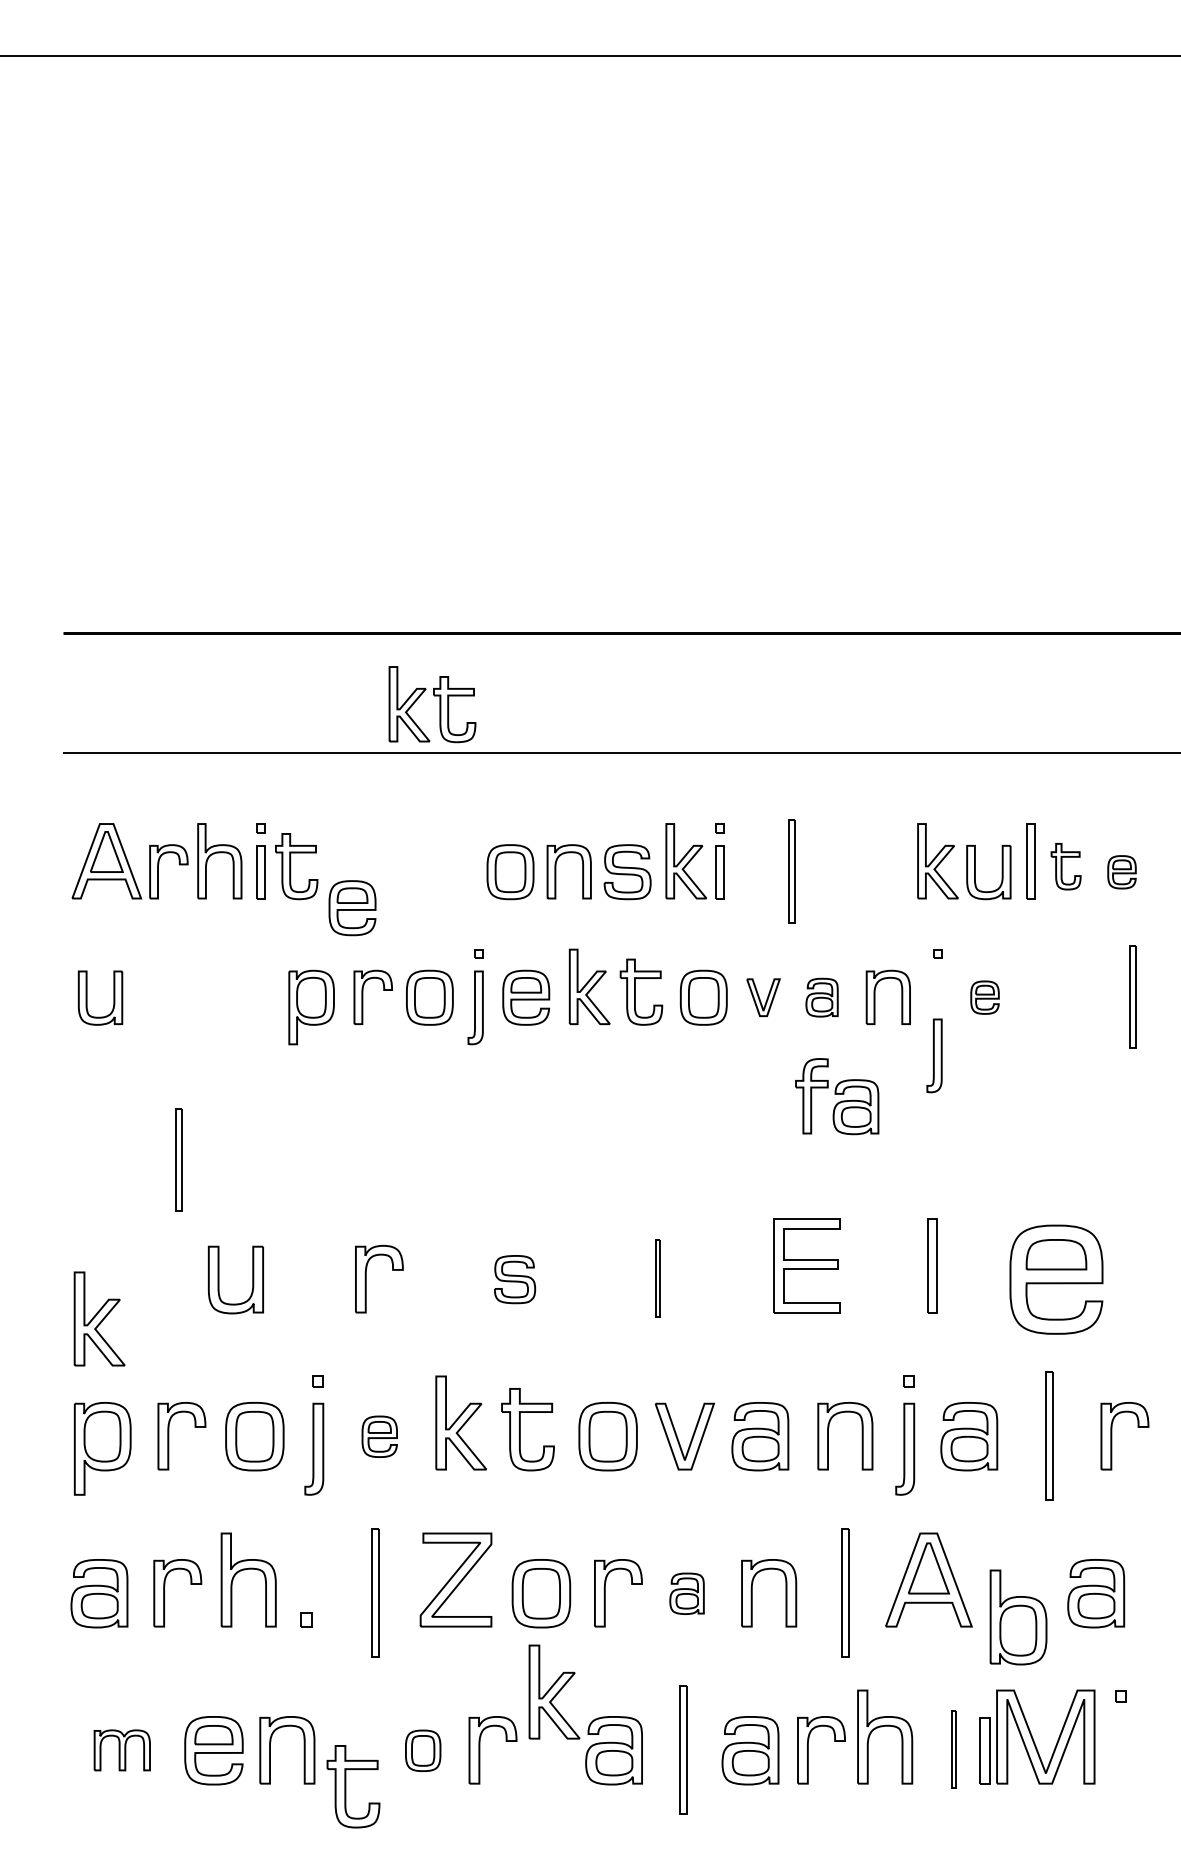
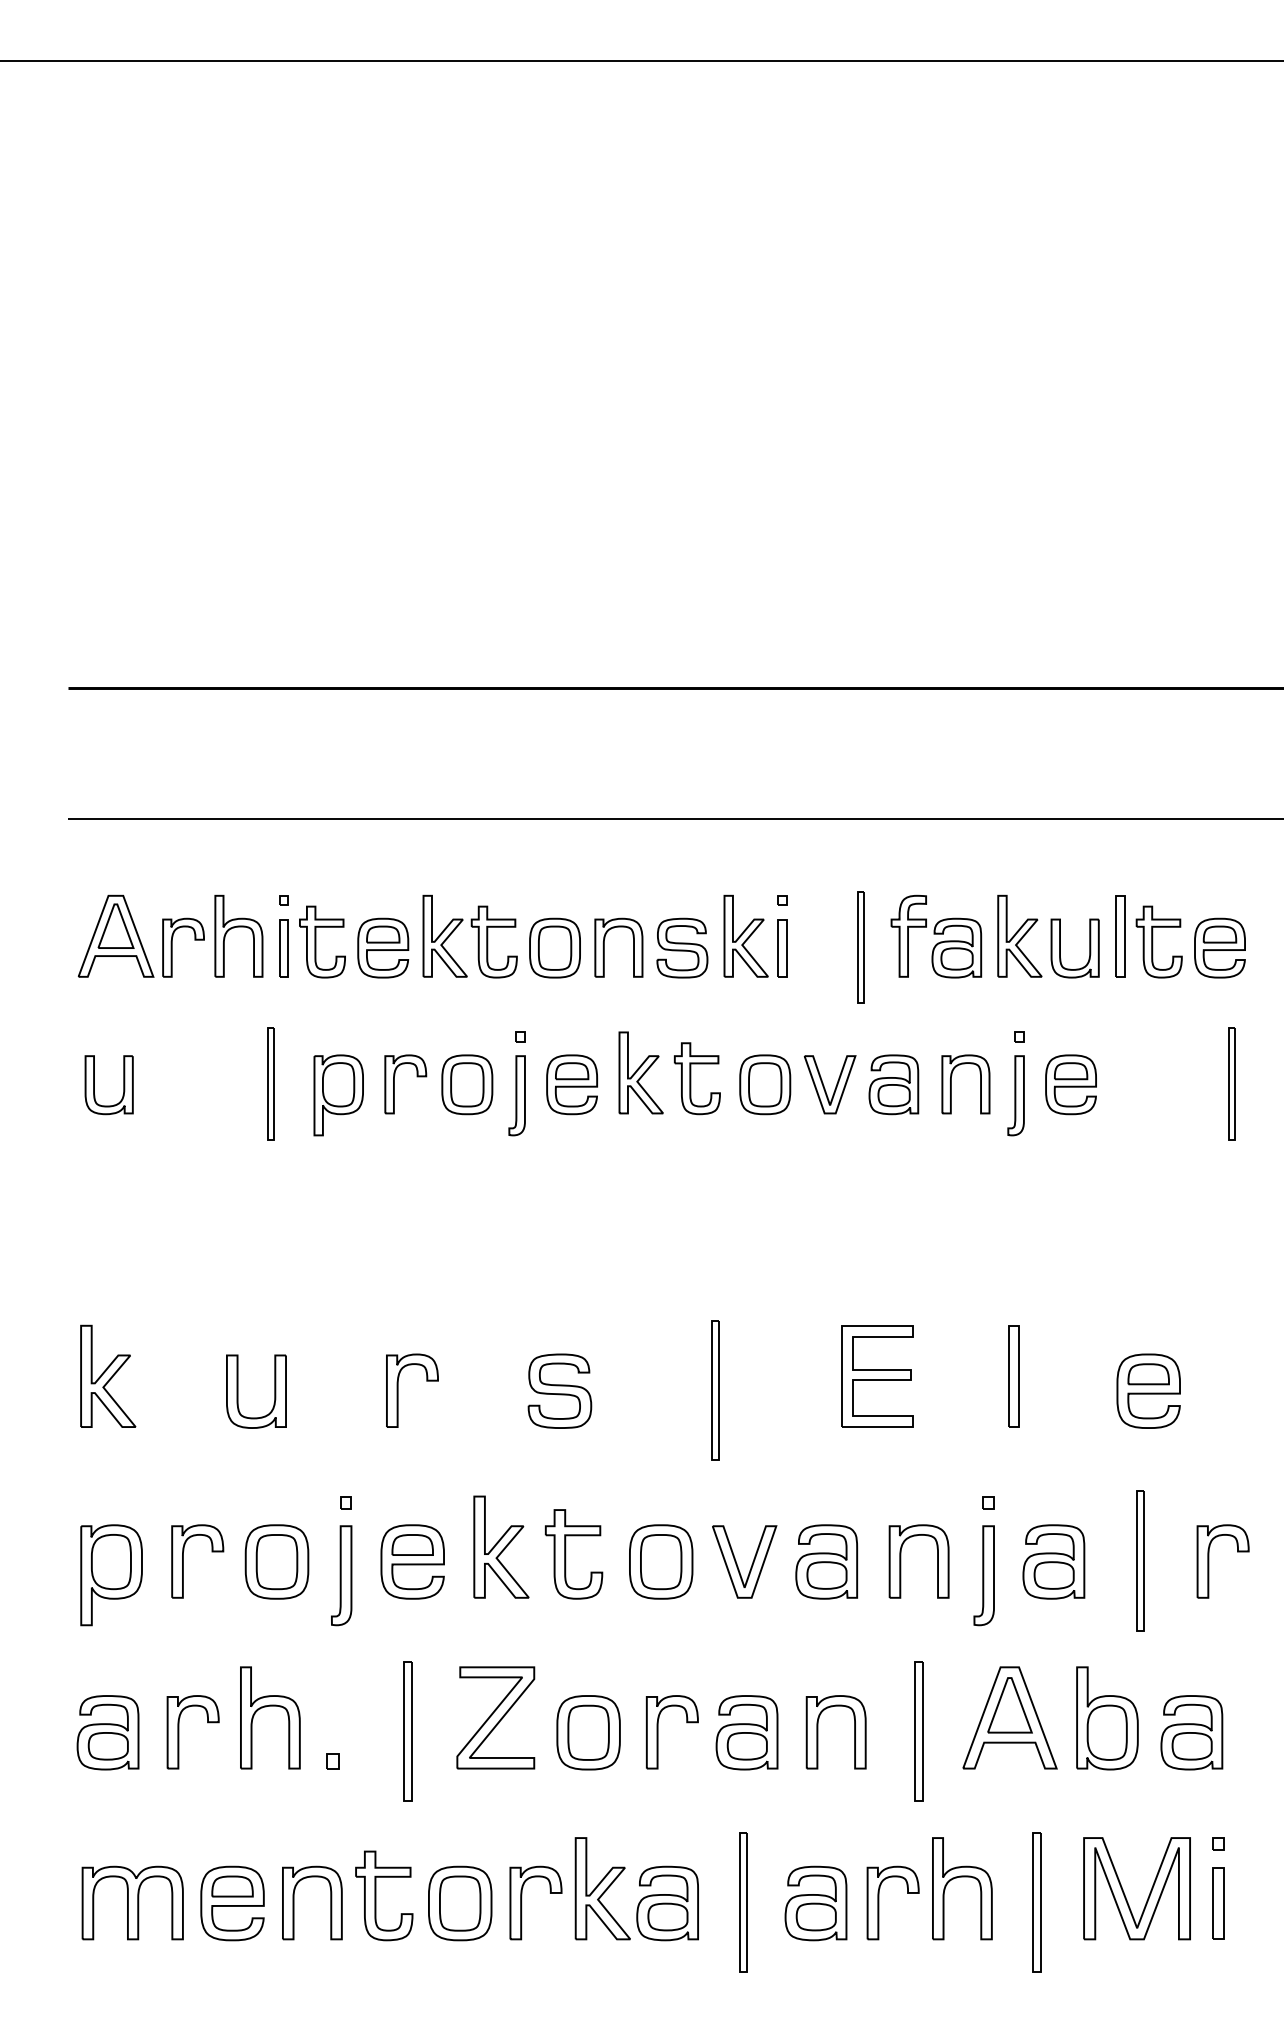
part: (439, 704) -> (477, 936), moved
part: (1065, 866) -> (1158, 942), size x1.43
part: (1121, 872) -> (1219, 948), size x1.67
part: (352, 908) -> (383, 948), moved
part: (763, 997) -> (830, 1084), size x1.43
part: (821, 997) -> (893, 1084), size x1.43
part: (984, 997) -> (1070, 1084), size x1.67
part: (934, 1055) -> (1016, 1095), moved
part: (837, 1096) -> (936, 936), moved
part: (178, 1159) -> (270, 1083), moved
part: (658, 1278) -> (715, 1390), size x1.67
part: (514, 1279) -> (559, 1391), size x1.43
part: (1056, 1279) -> (1148, 1391), size x0.62
part: (99, 1318) -> (108, 1375), moved
part: (379, 1436) -> (412, 1561), size x1.67
part: (686, 1593) -> (746, 1732), size x1.67
part: (1018, 1617) -> (1107, 1718), moved
part: (554, 1691) -> (602, 1888), moved
part: (953, 1749) -> (1036, 1902), size x1.67
part: (122, 1750) -> (133, 1903), size x1.67
part: (422, 1750) -> (459, 1903), size x1.67
part: (984, 1750) -> (1218, 1903), moved
part: (346, 1786) -> (376, 1895), moved

